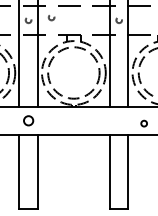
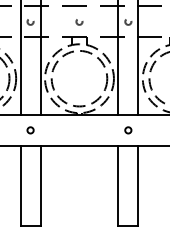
circle: (51, 18) -> (79, 22), moved
circle: (28, 120) -> (30, 130), size x0.62
circle: (144, 123) -> (128, 130), moved

